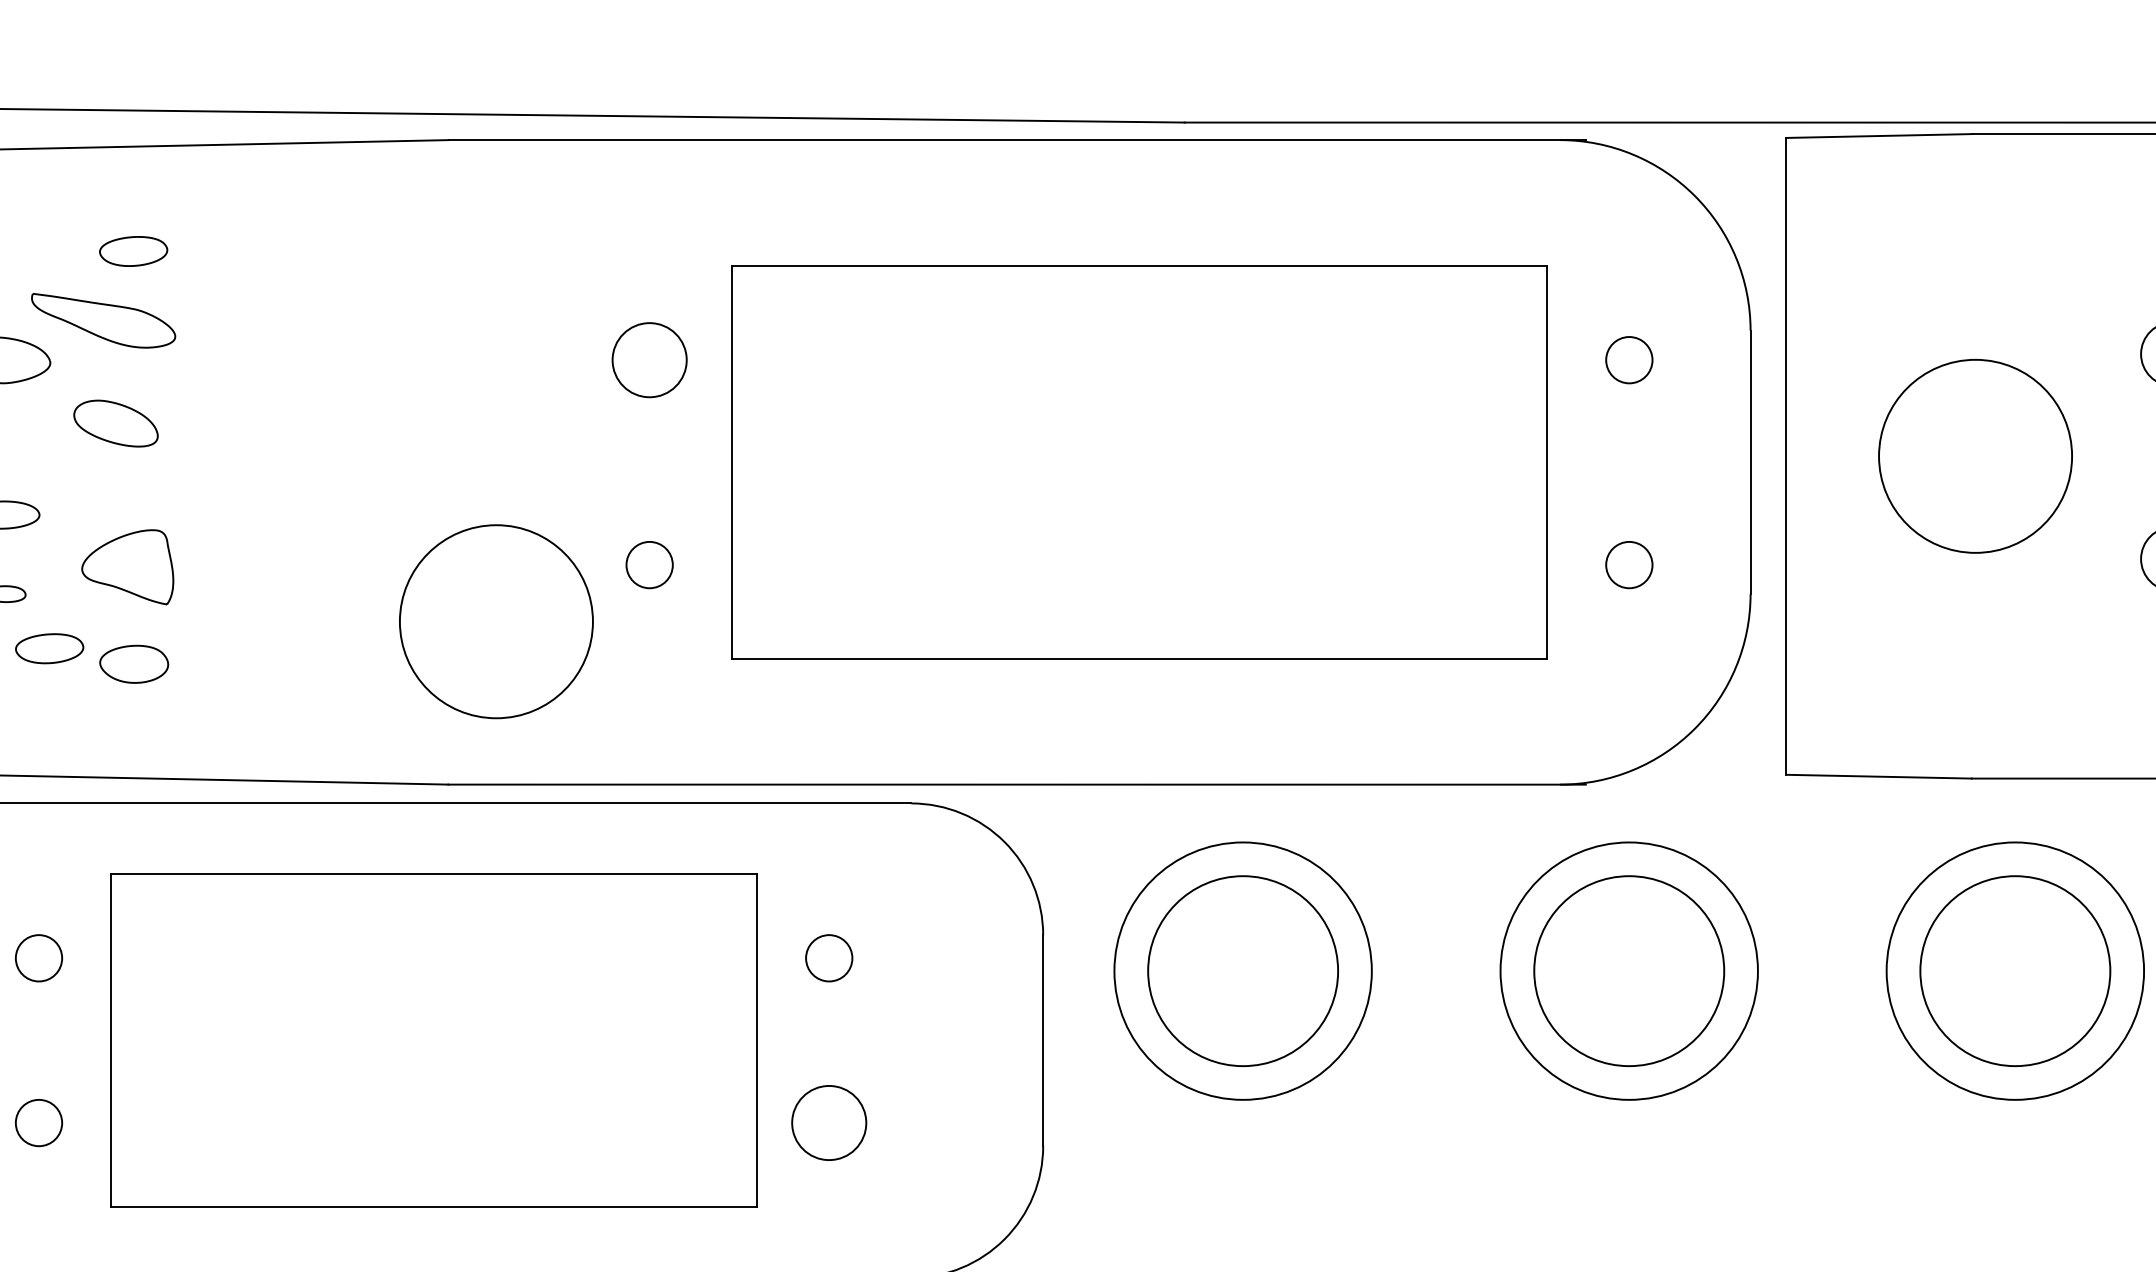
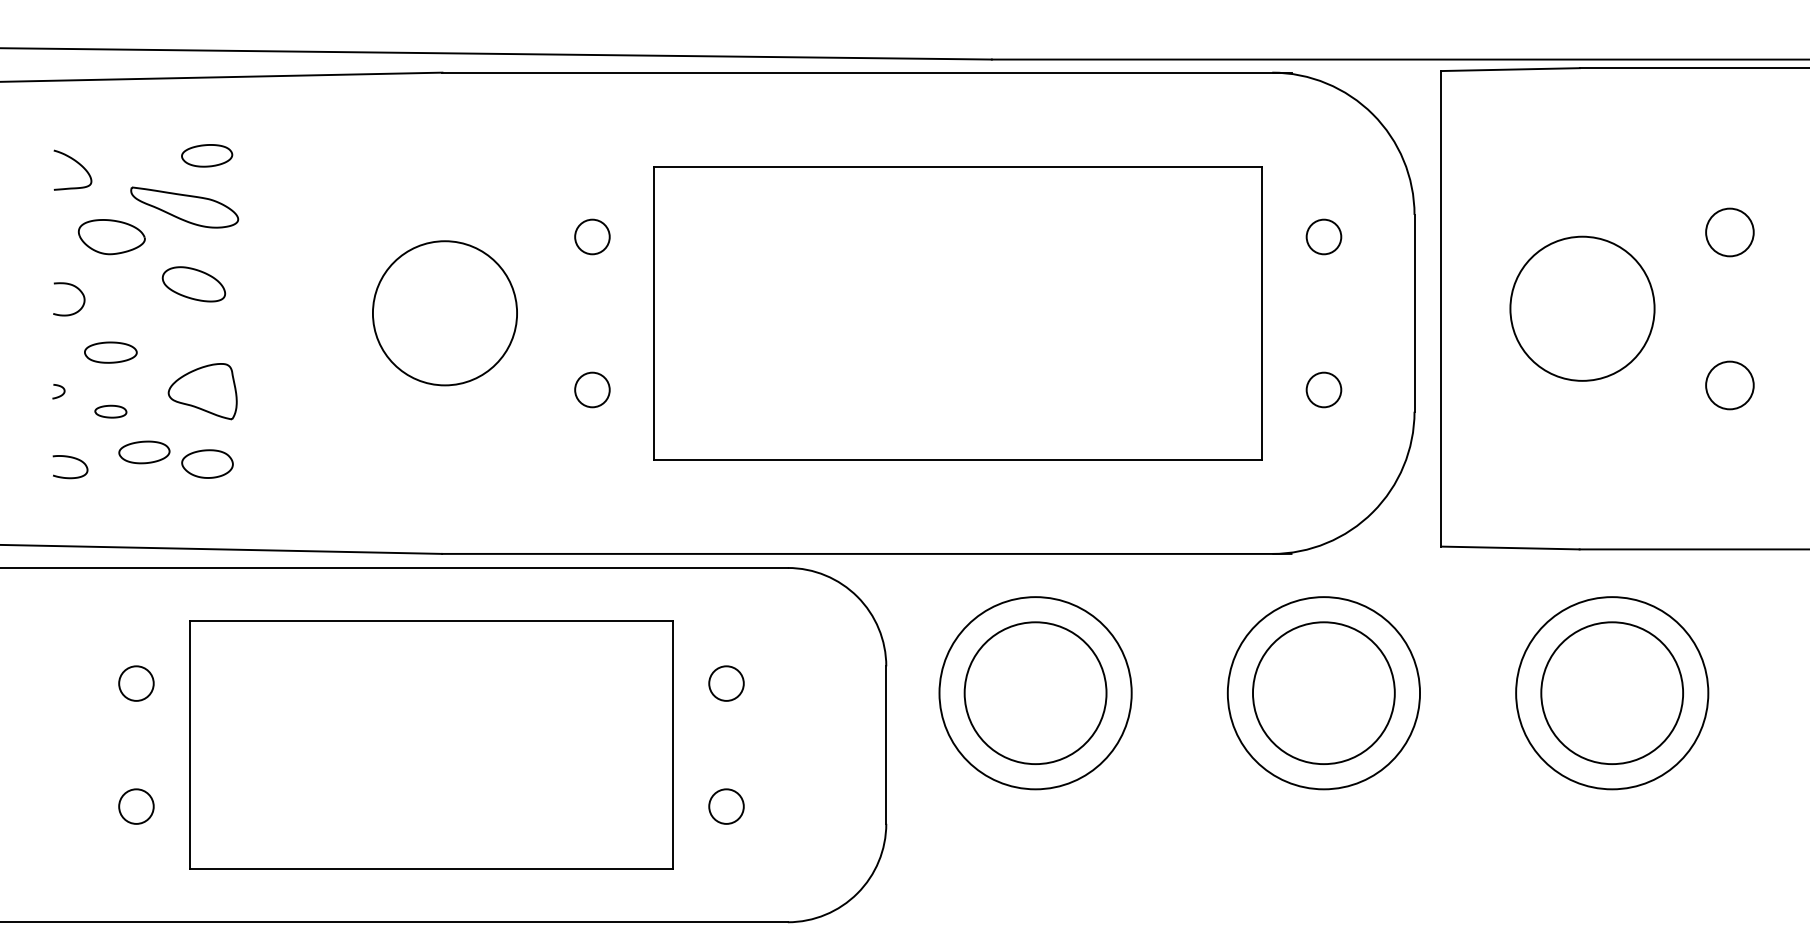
circle: (649, 359) -> (592, 236), size x0.62
circle: (495, 622) -> (444, 313), moved
circle: (829, 1122) -> (726, 806), size x0.62

